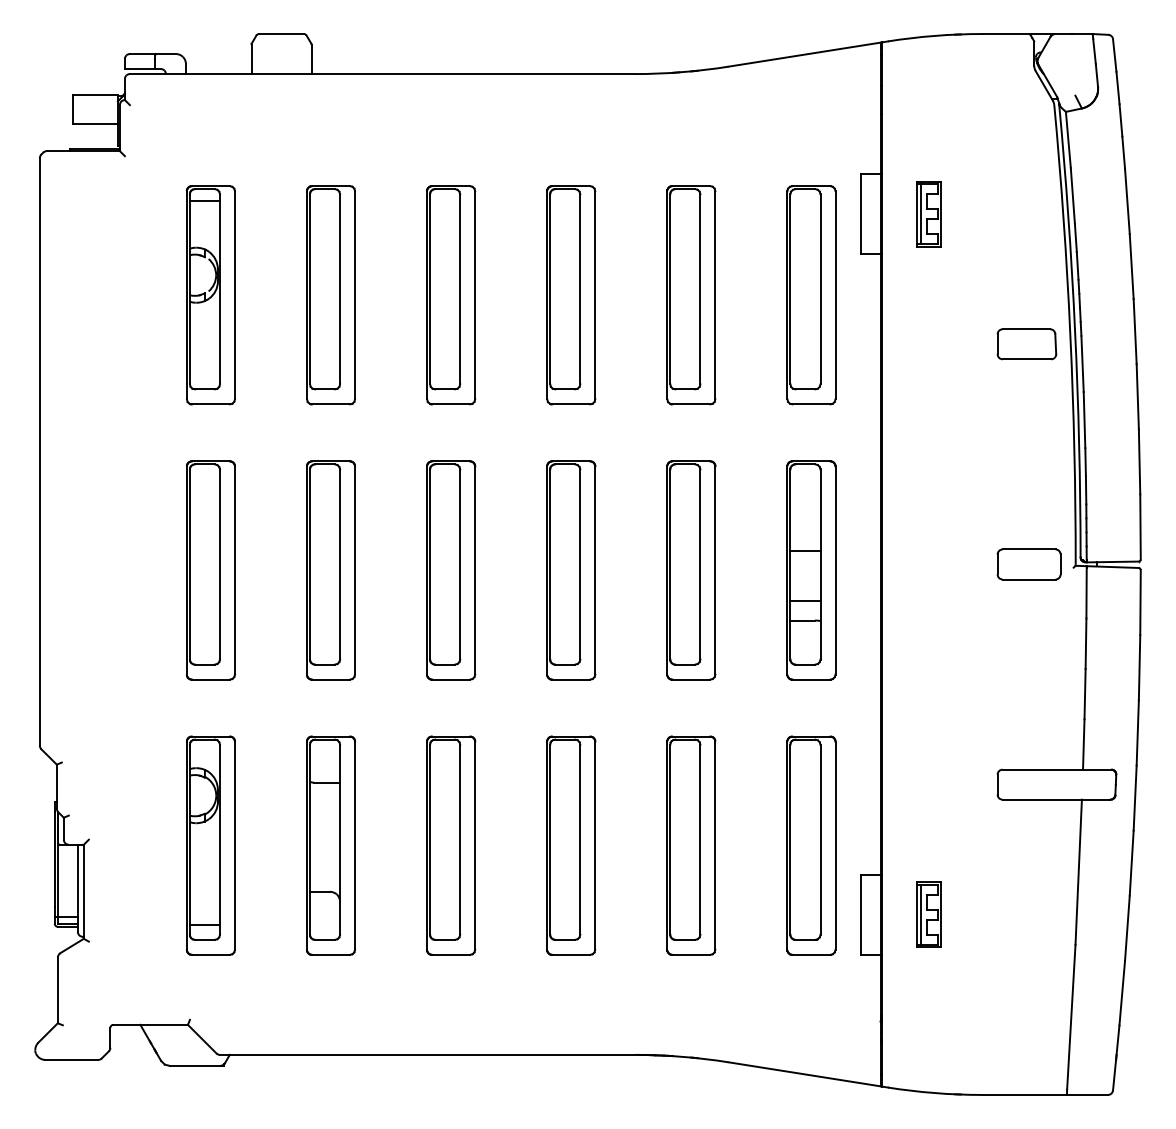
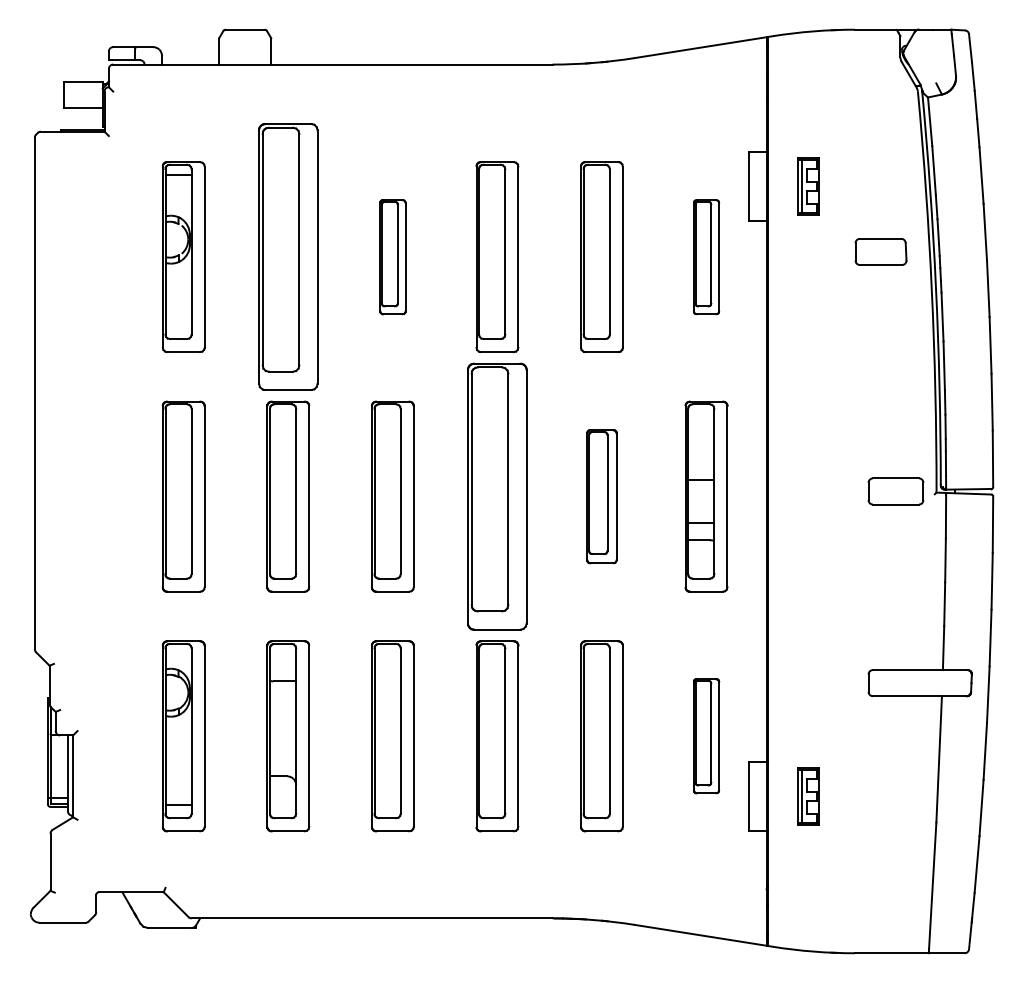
part: (330, 295) -> (287, 257), size x1.4
part: (451, 295) -> (393, 257), size x0.6
part: (811, 295) -> (706, 257), size x0.6
part: (1026, 344) -> (880, 252), moved
part: (571, 570) -> (497, 496), size x1.4
part: (691, 570) -> (602, 496), size x0.7
part: (811, 845) -> (706, 736), size x0.6

